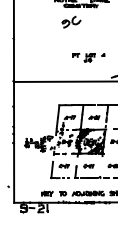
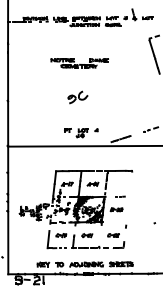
part: (71, 22) -> (77, 97), moved
part: (89, 58) -> (81, 133), moved

